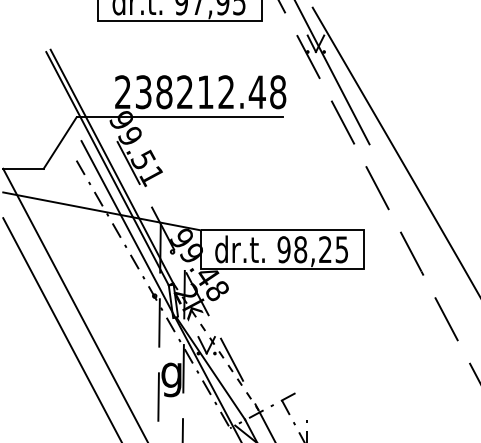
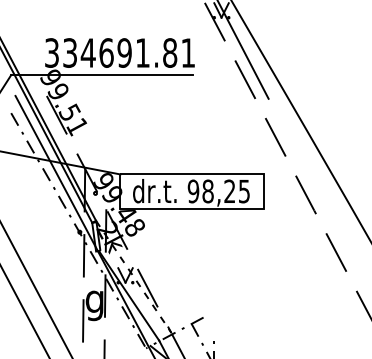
text: (200, 92) -> (120, 53), 238212.48 -> 334691.81

